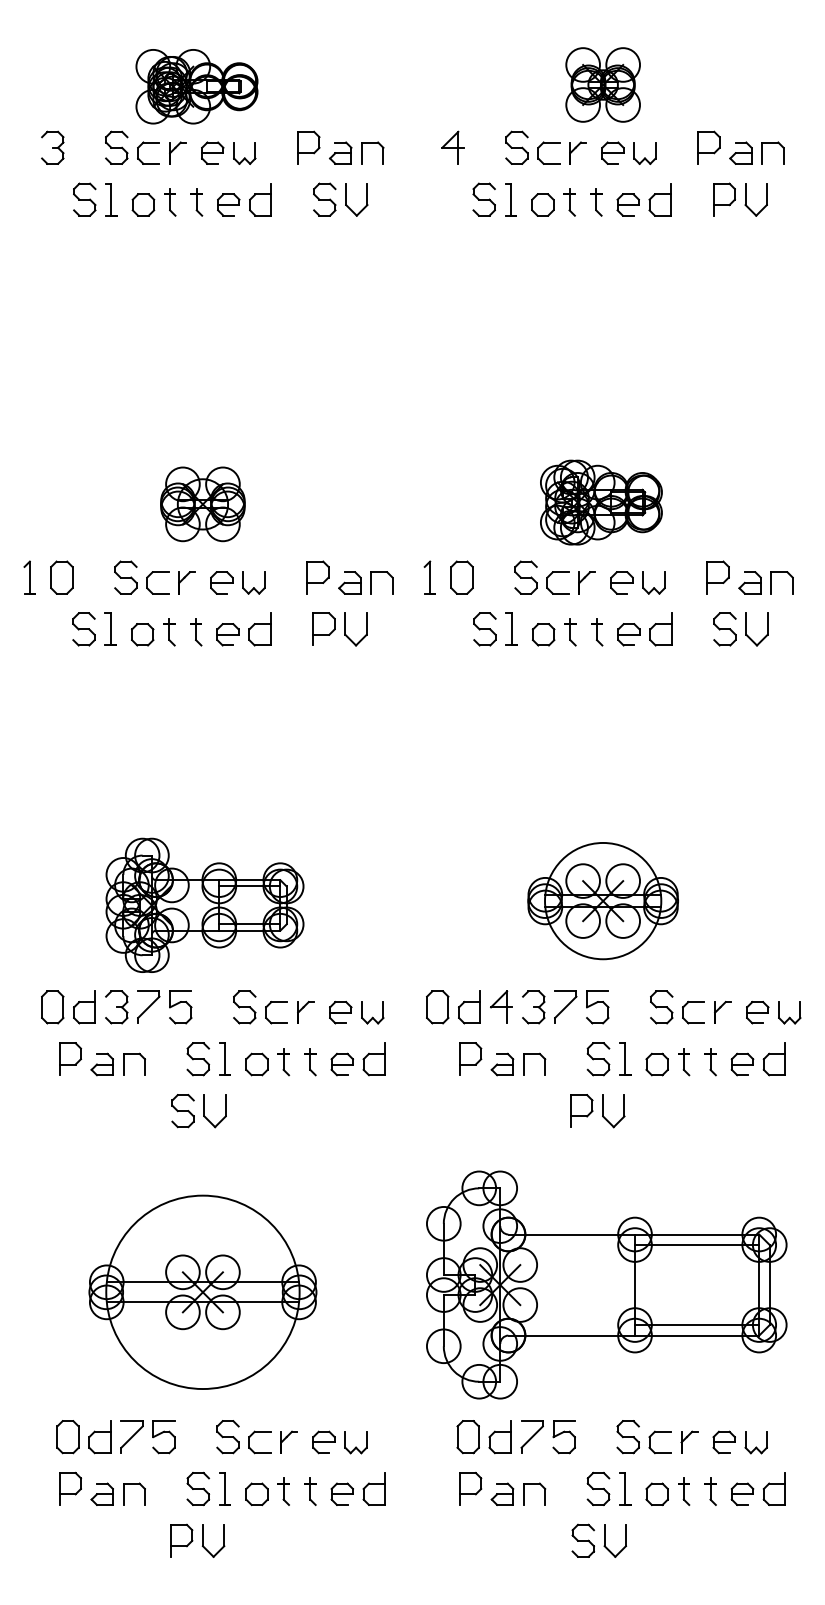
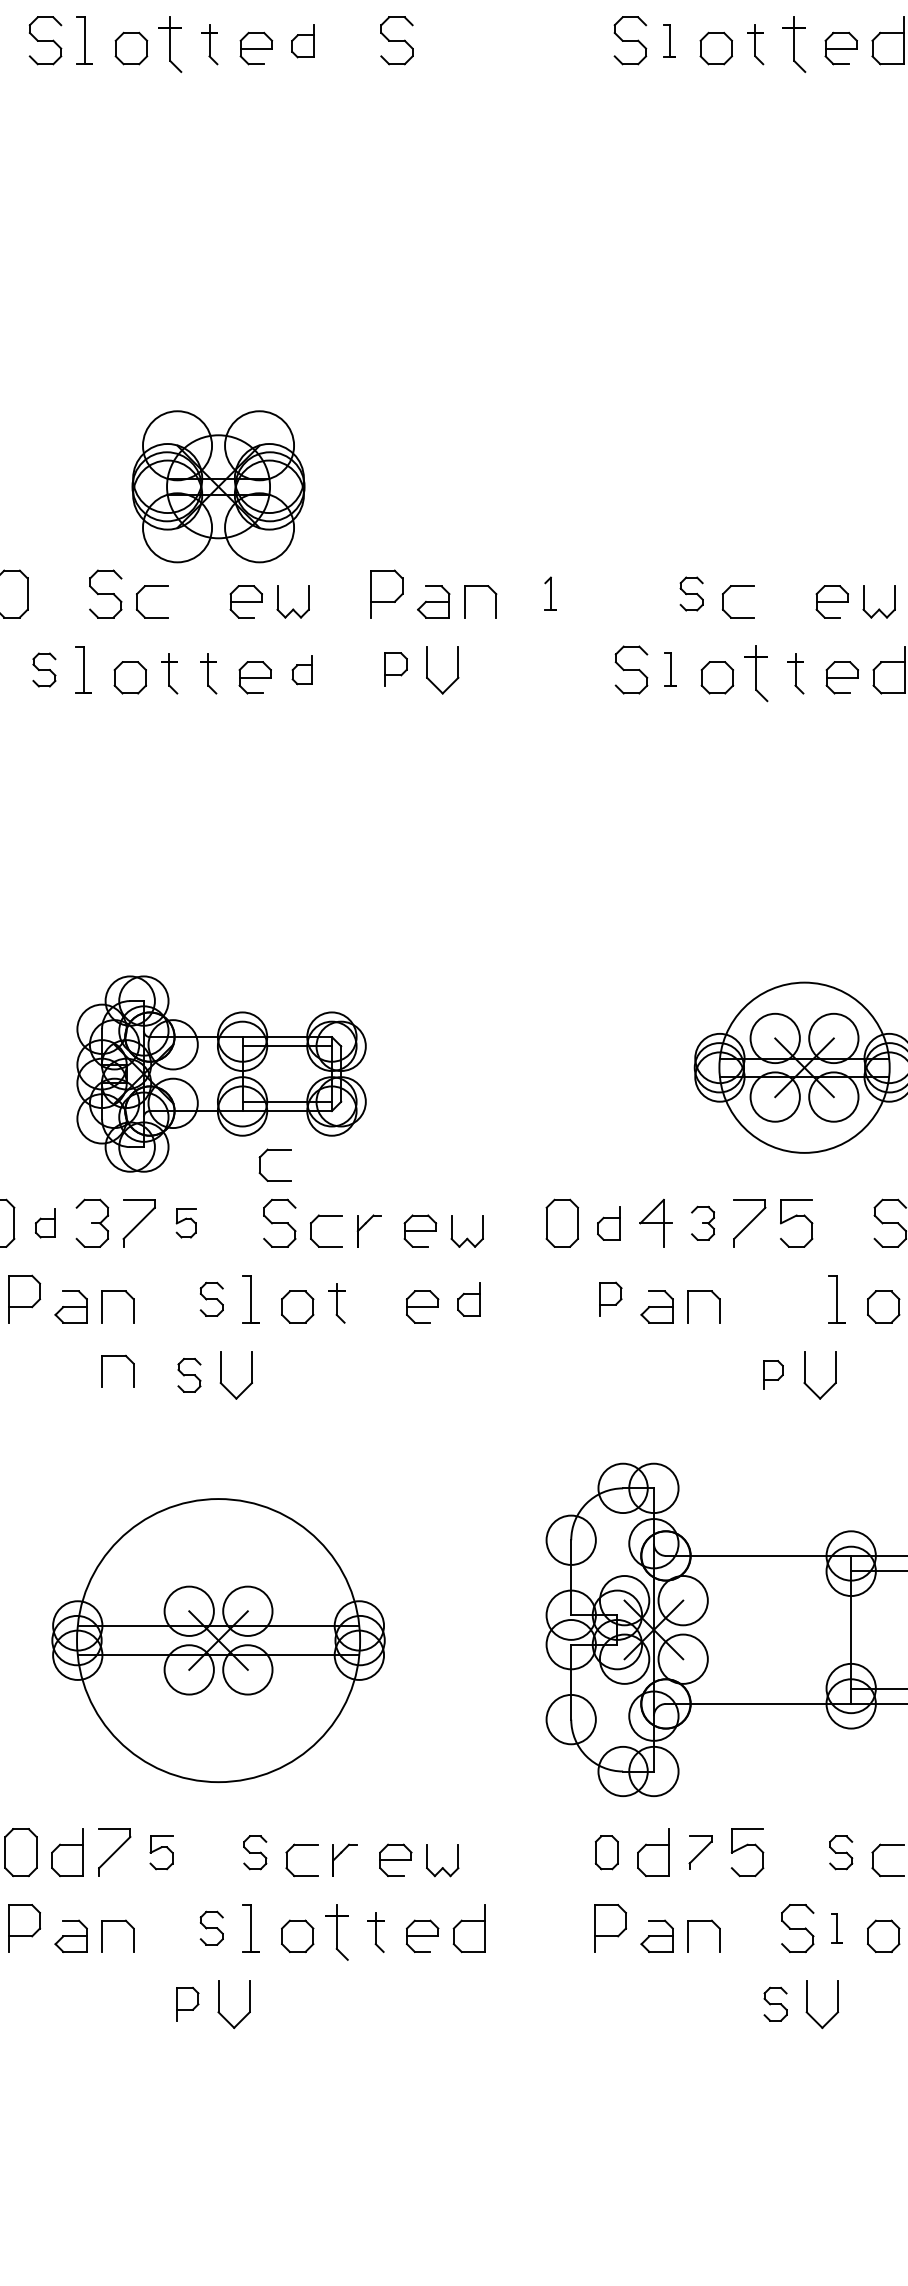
part: (260, 199) -> (302, 40), size x0.7
part: (346, 199) -> (428, 40), removed
part: (510, 199) -> (668, 40), size x0.7
part: (170, 202) -> (171, 44), size x1.4
part: (596, 202) -> (794, 44), size x1.4
part: (601, 502) -> (802, 484), removed
part: (202, 504) -> (217, 487), size x1.4
part: (429, 577) -> (550, 593), size x0.7
part: (461, 577) -> (597, 593), removed
part: (525, 577) -> (690, 593), size x0.7
part: (186, 582) -> (194, 601), removed
part: (586, 582) -> (780, 601), removed
part: (323, 628) -> (395, 668), size x0.7
part: (511, 628) -> (670, 668), size x0.7
part: (83, 629) -> (43, 670), size x0.7
part: (259, 629) -> (301, 670), size x0.6
part: (570, 632) -> (756, 674), size x1.4
part: (234, 960) -> (264, 1154), added
part: (84, 1007) -> (45, 1223), size x0.6
part: (180, 1007) -> (185, 1223), size x0.6
part: (469, 1007) -> (608, 1223), size x0.7
part: (533, 1007) -> (702, 1223), size x0.7
part: (470, 1058) -> (610, 1298), size x0.7
part: (198, 1059) -> (212, 1299), size x0.7
part: (373, 1059) -> (468, 1299), size x0.7
part: (598, 1059) -> (797, 1299), removed
part: (310, 1062) -> (376, 1304), removed
part: (134, 1098) -> (118, 1356), added
part: (581, 1110) -> (772, 1374), size x0.6
part: (182, 1111) -> (188, 1375), size x0.7
part: (531, 1436) -> (699, 1851), size x0.7
part: (163, 1437) -> (160, 1853), size x0.7
part: (227, 1437) -> (254, 1853), size x0.7
part: (467, 1437) -> (605, 1853), size x0.7
part: (627, 1437) -> (840, 1853), size x0.7
part: (198, 1488) -> (212, 1927), size x0.7
part: (625, 1488) -> (837, 1927), size x0.6
part: (283, 1491) -> (336, 1932), size x1.4
part: (181, 1540) -> (187, 2003), size x0.7
part: (583, 1540) -> (775, 2003), size x0.7

